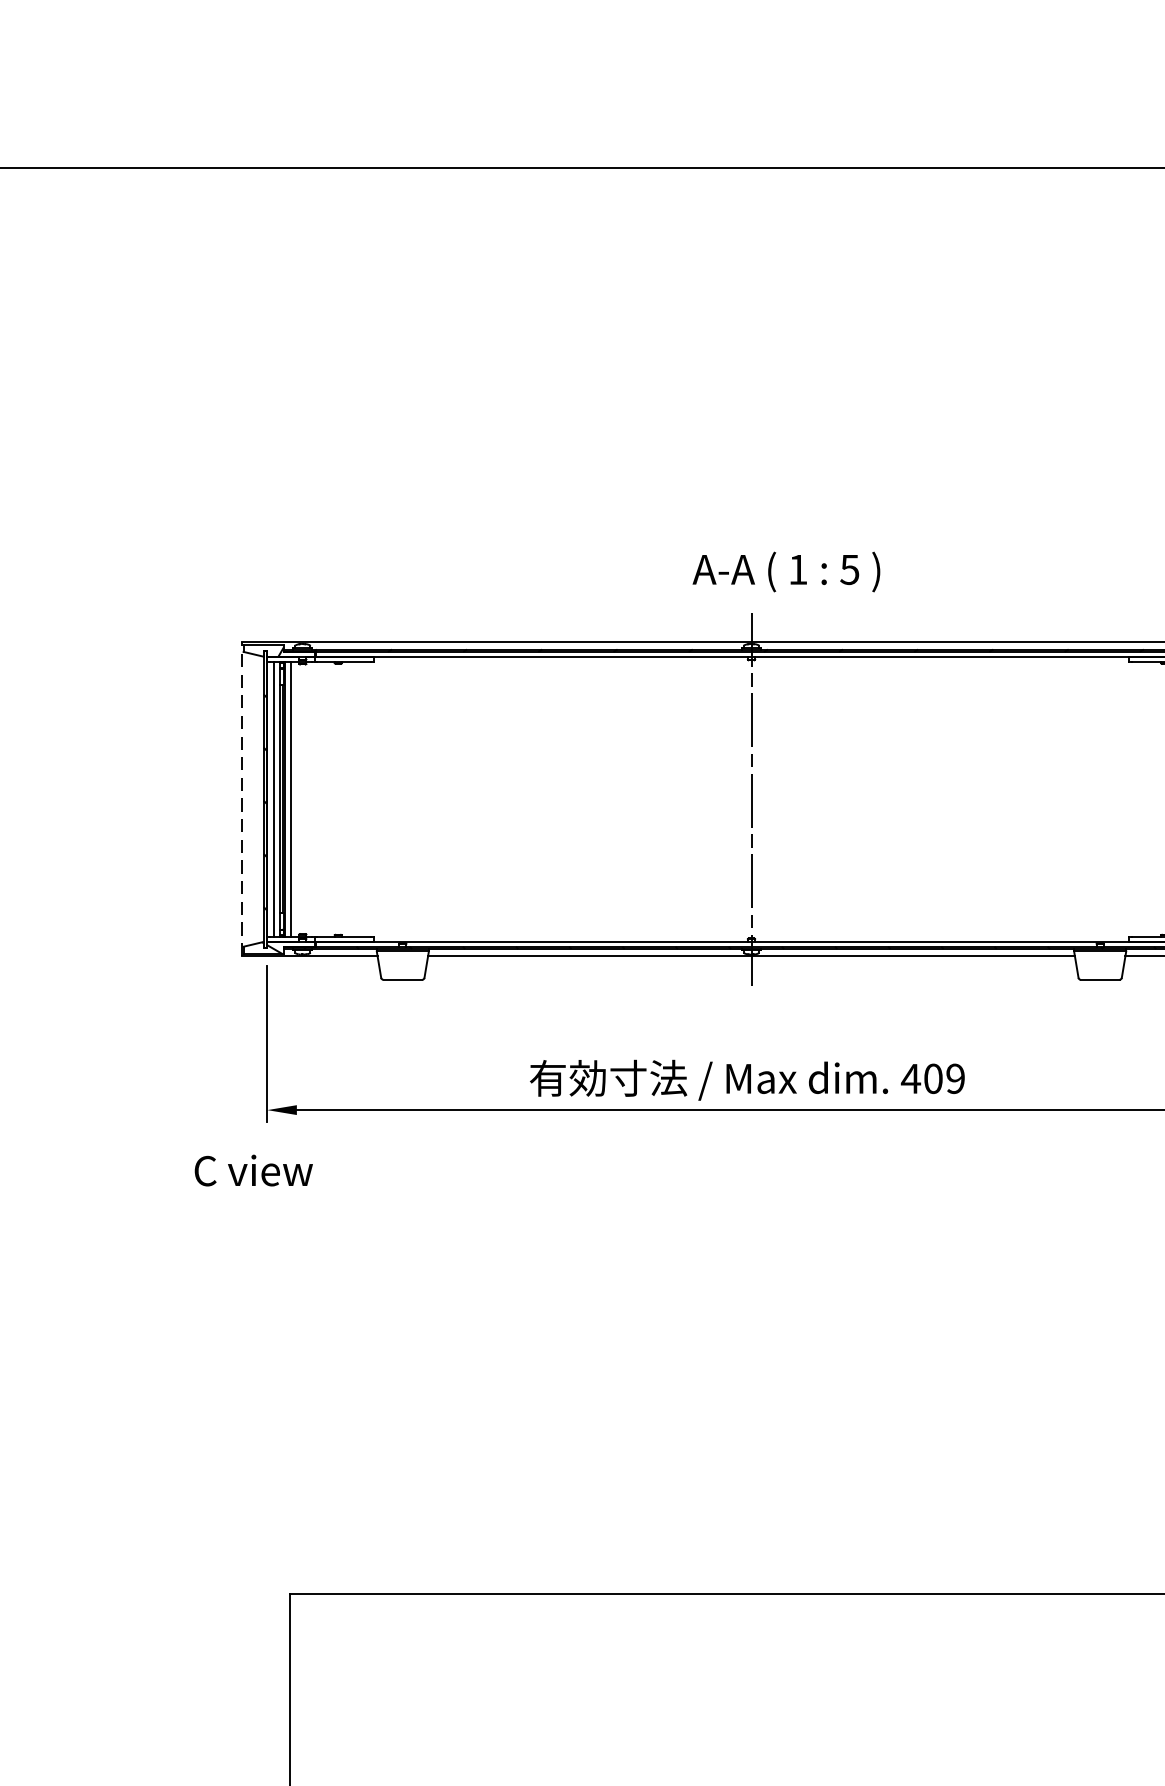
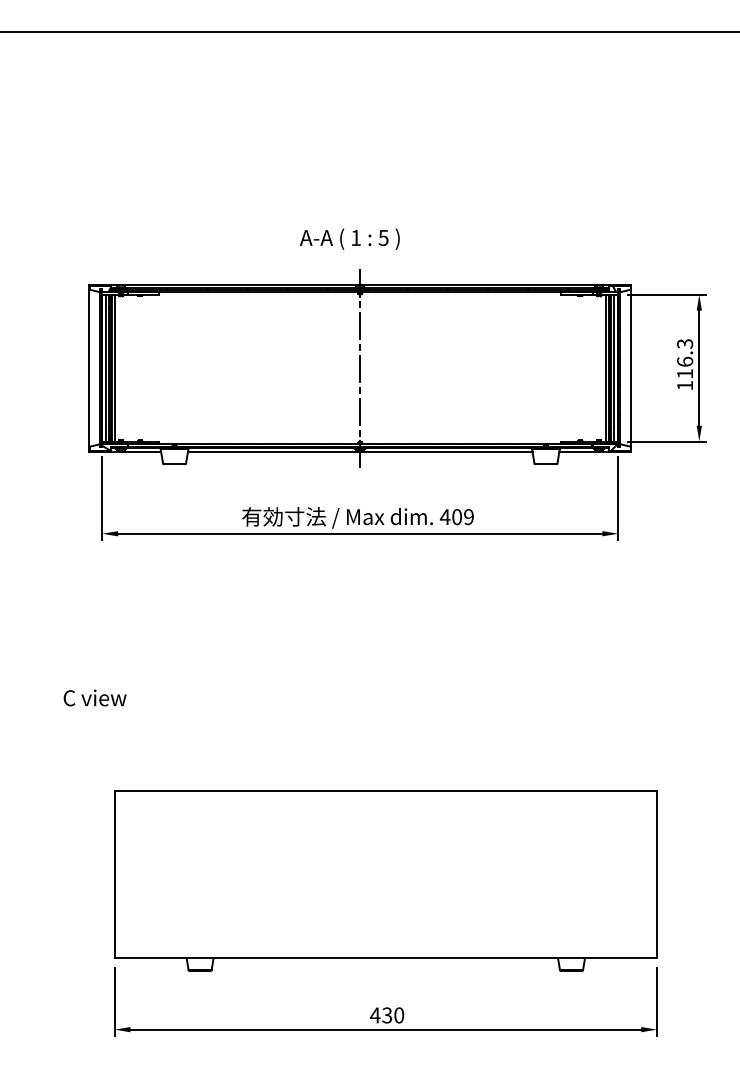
text: (785, 570) -> (349, 238), moved
line: (243, 799) -> (89, 368), dashed -> solid
text: (252, 1169) -> (94, 697), moved

